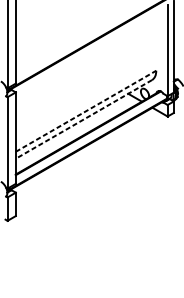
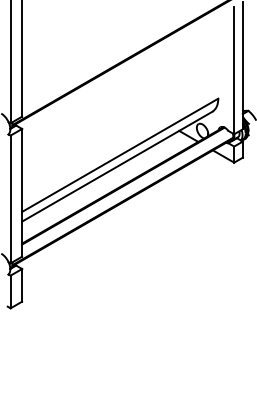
line: (86, 111) -> (120, 155), dashed -> solid
line: (84, 119) -> (117, 166), dashed -> solid

